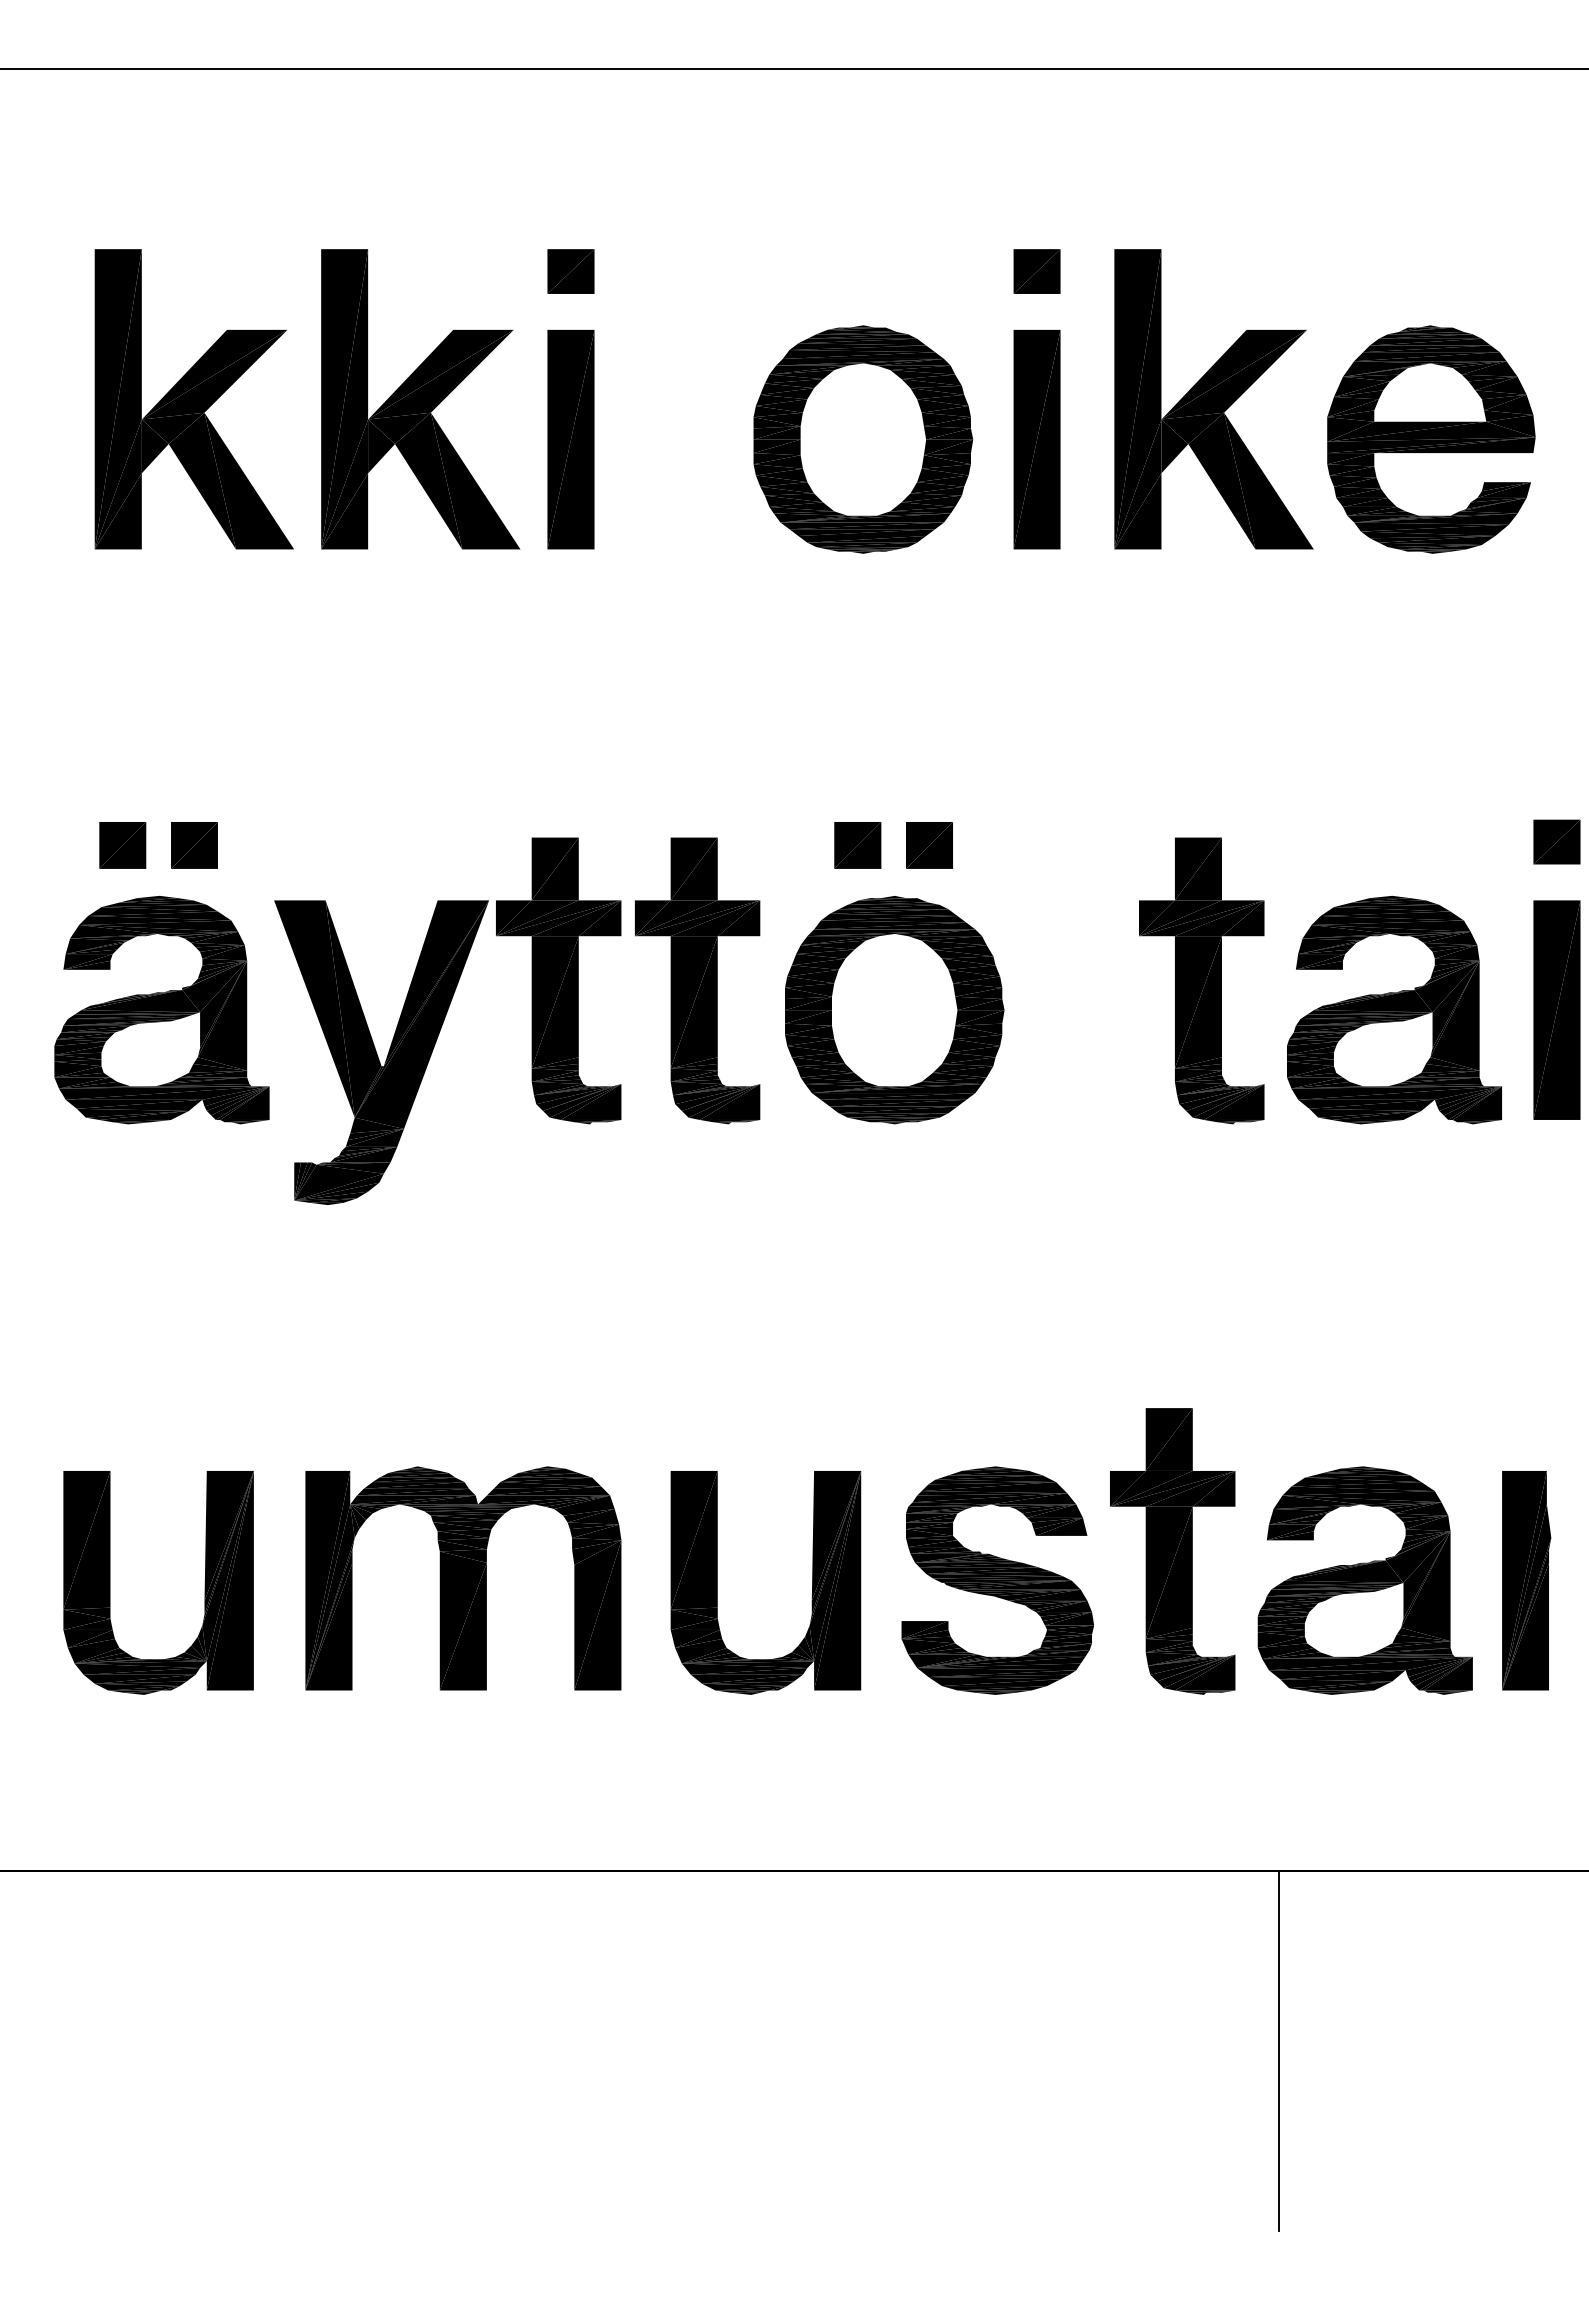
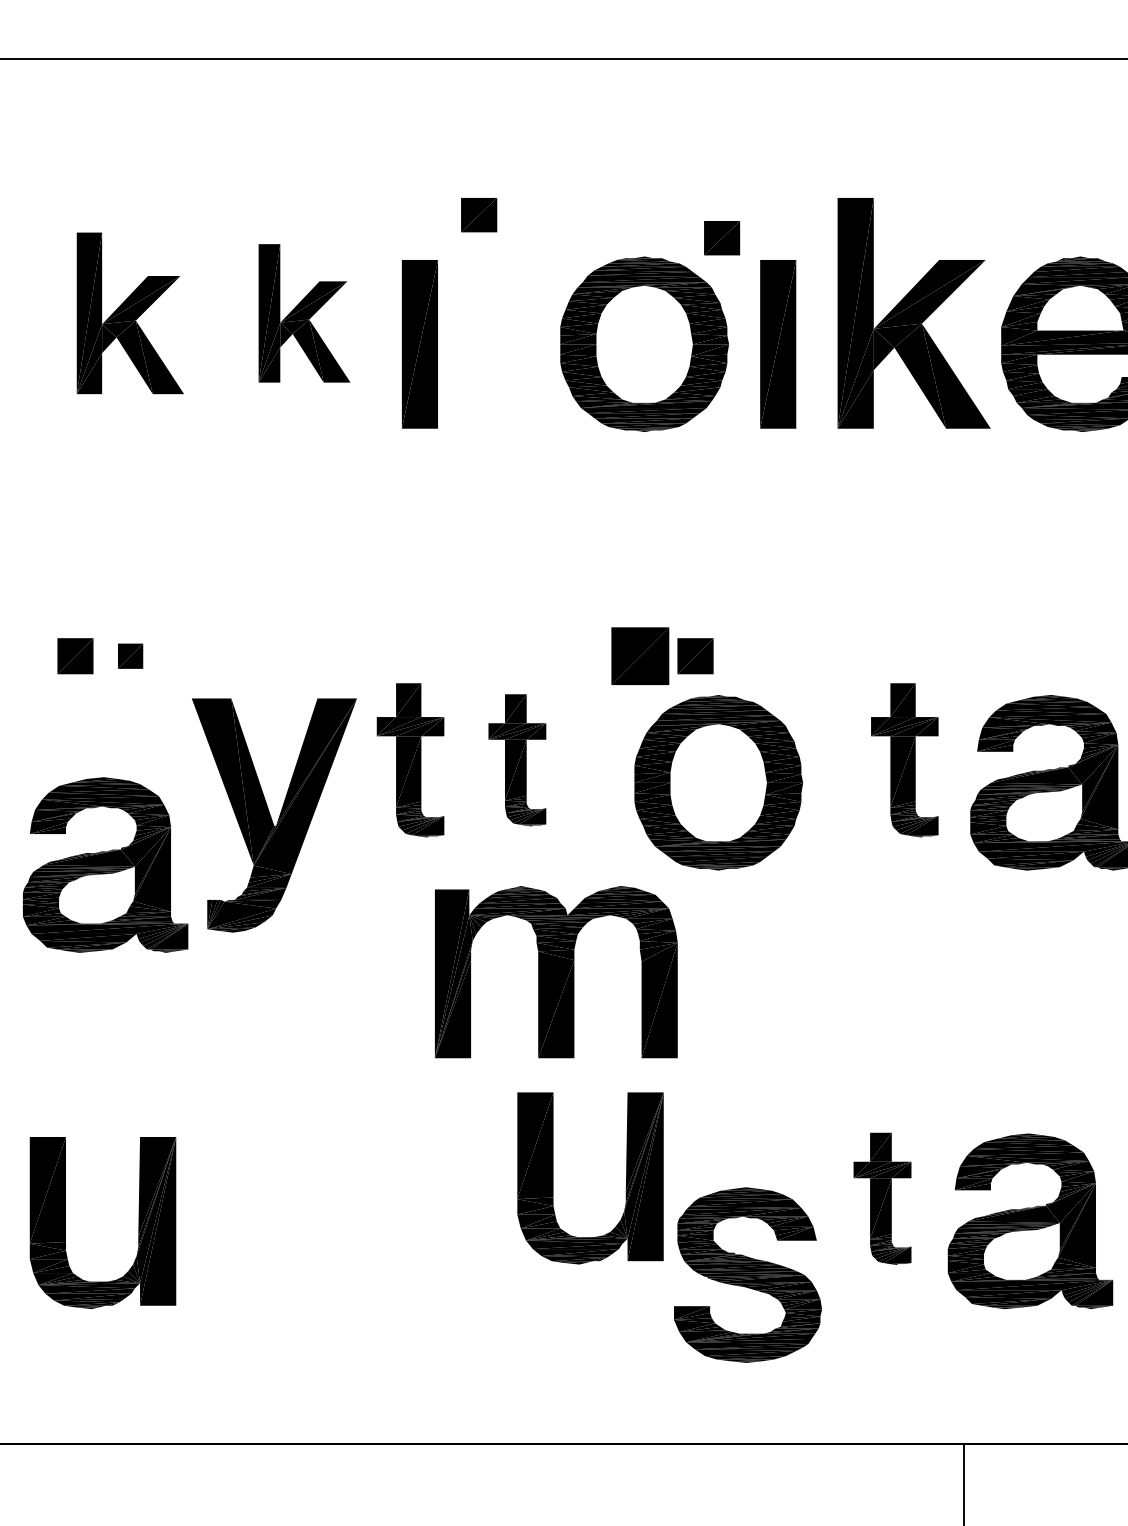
part: (570, 271) -> (478, 215), moved
part: (1036, 271) -> (721, 238), moved
part: (193, 399) -> (129, 313), size x0.7
part: (420, 399) -> (304, 313), size x0.6
part: (194, 845) -> (130, 656), size x0.7
part: (857, 845) -> (640, 656), size x1.6
part: (558, 980) -> (410, 760), size x0.7
part: (697, 980) -> (517, 760), size x0.6
part: (1201, 980) -> (904, 760), size x0.7
part: (161, 1009) -> (105, 864), moved
part: (894, 1010) -> (718, 783), moved
part: (1172, 1551) -> (882, 1198), size x0.6
part: (463, 1578) -> (556, 972), moved
part: (997, 1580) -> (747, 1275), moved
part: (812, 1582) -> (626, 1178), moved

